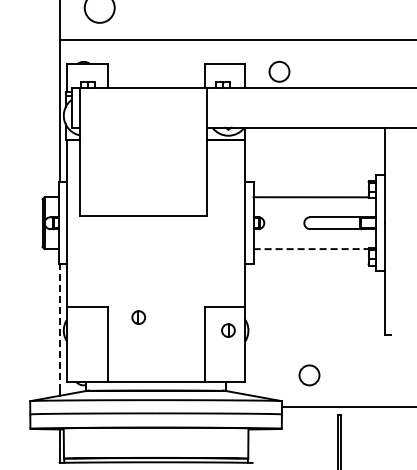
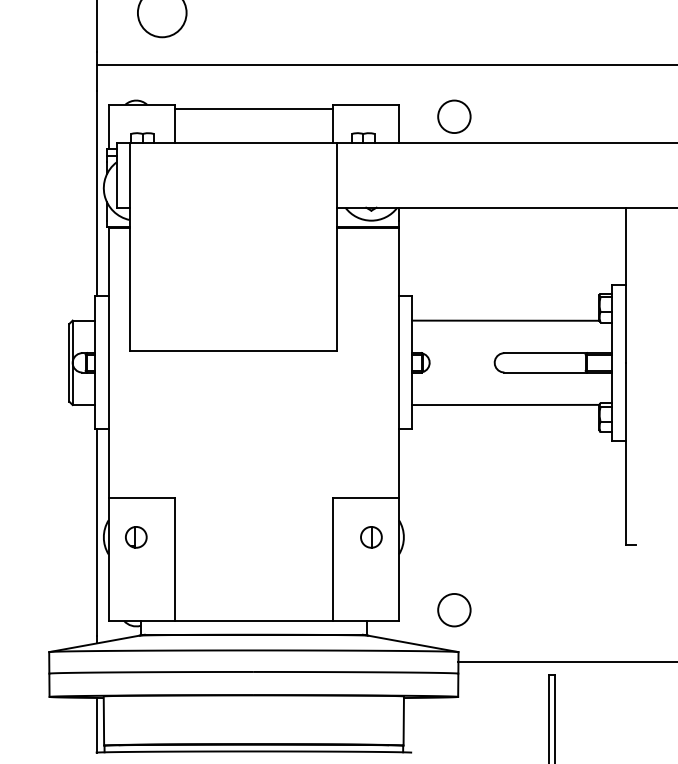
line: (155, 66) -> (252, 108), added
line: (311, 249) -> (506, 405), dashed -> solid
part: (138, 317) -> (135, 537), moved
line: (59, 327) -> (96, 532), dashed -> solid
circle: (309, 375) -> (454, 610), moved

